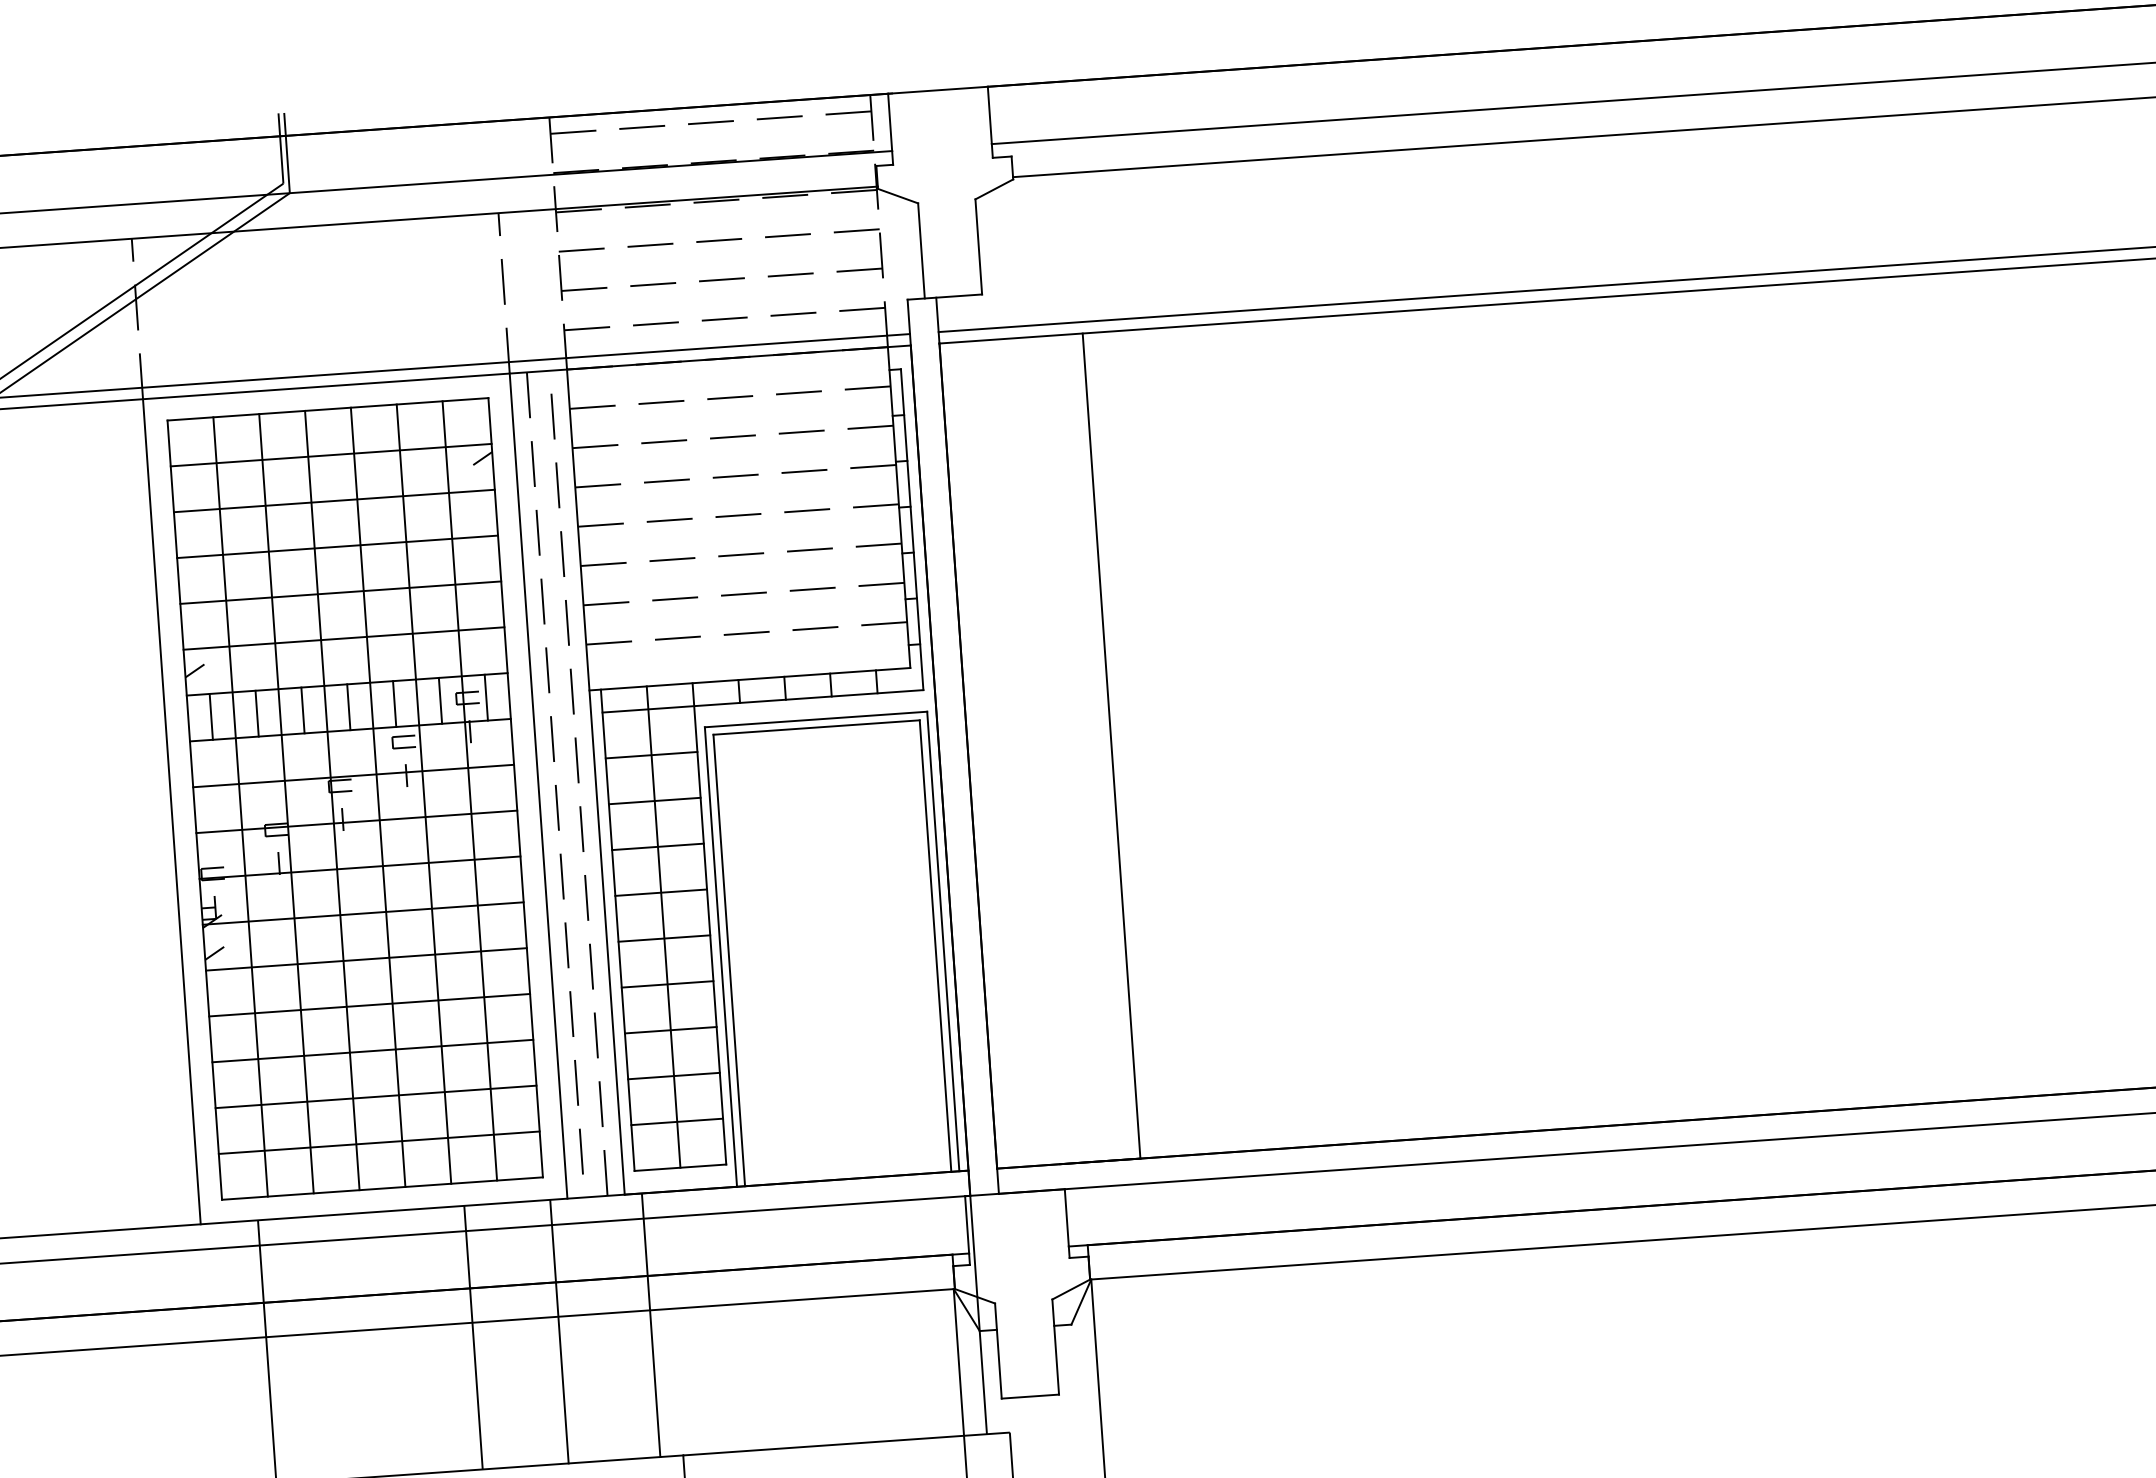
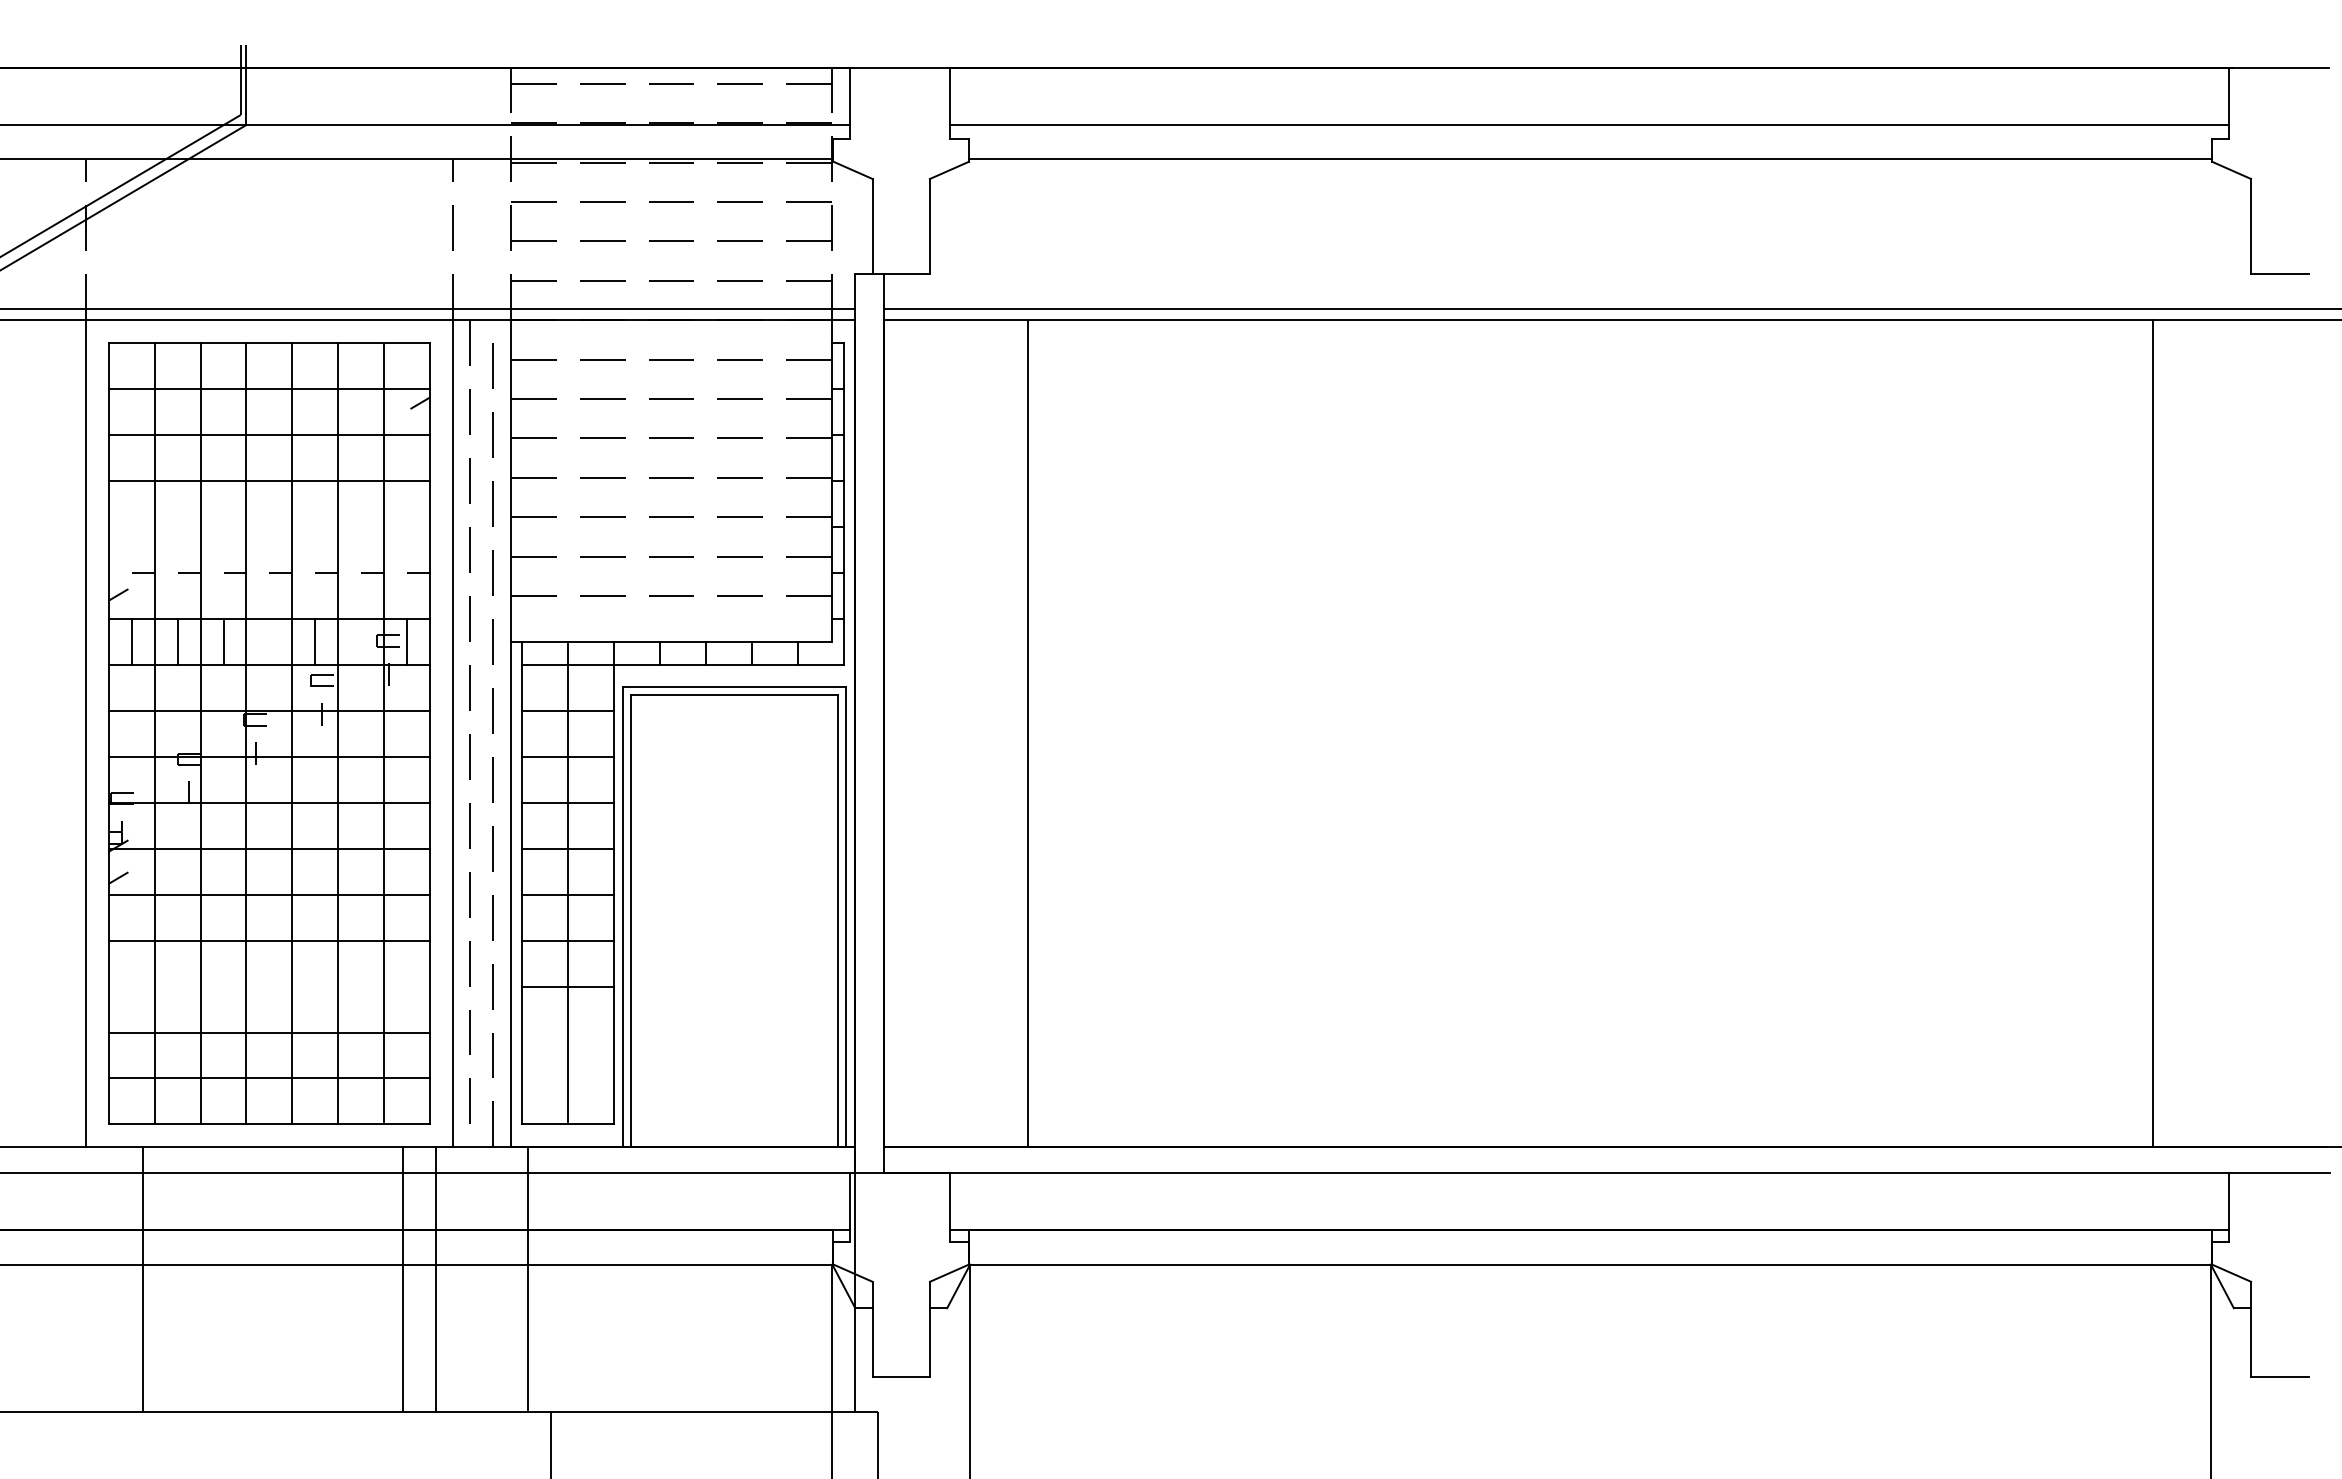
line: (340, 593) -> (269, 527), removed
line: (344, 639) -> (269, 573), solid -> dashed
line: (440, 700) -> (361, 641), removed
line: (348, 706) -> (269, 641), removed
line: (372, 1050) -> (269, 986), removed
line: (674, 1076) -> (568, 1032), removed
line: (677, 1121) -> (568, 1078), removed
line: (473, 1337) -> (402, 1279), moved

